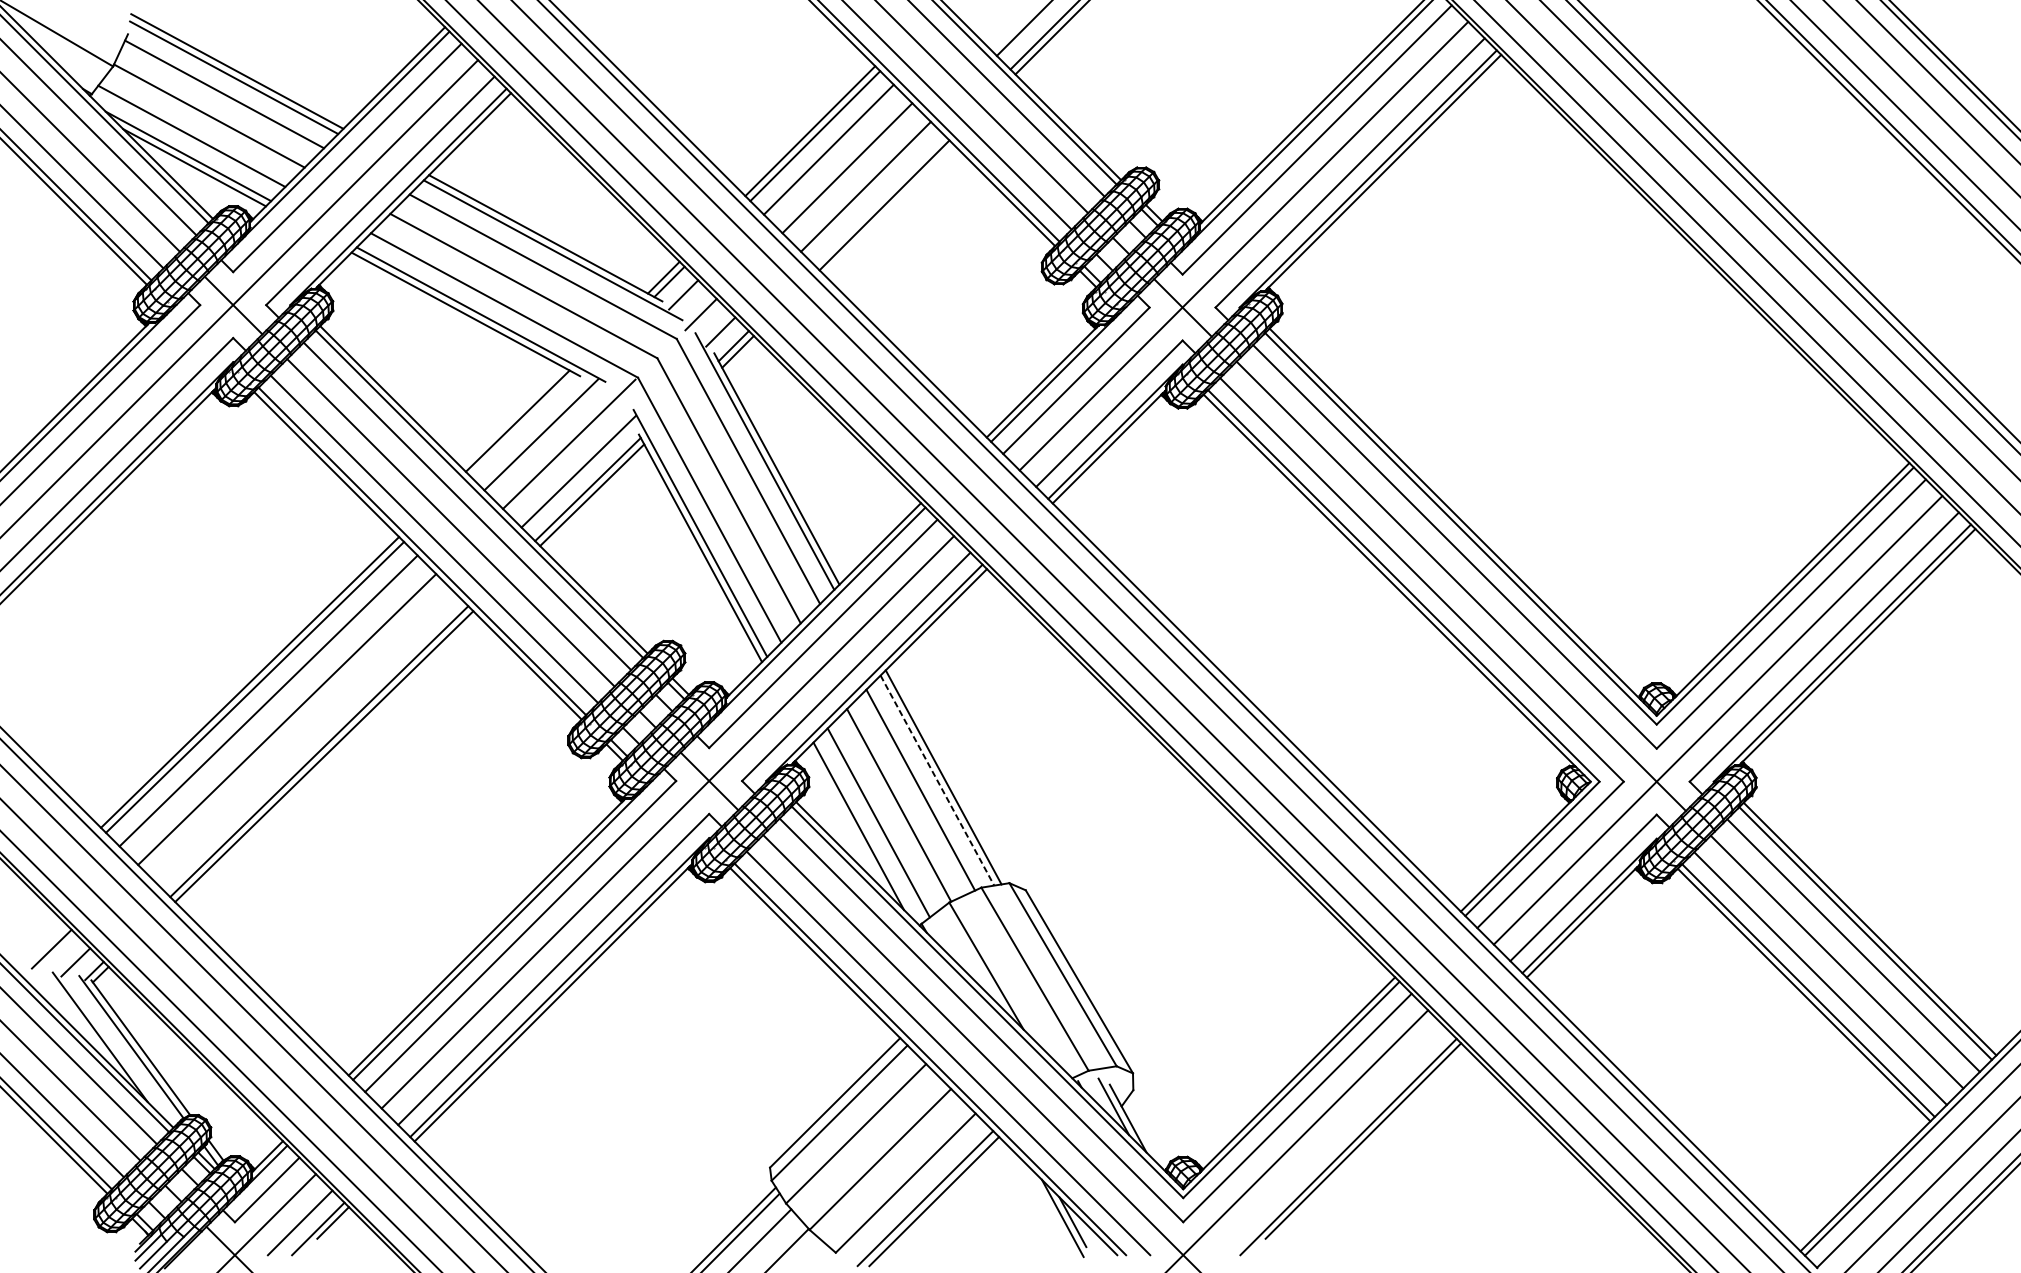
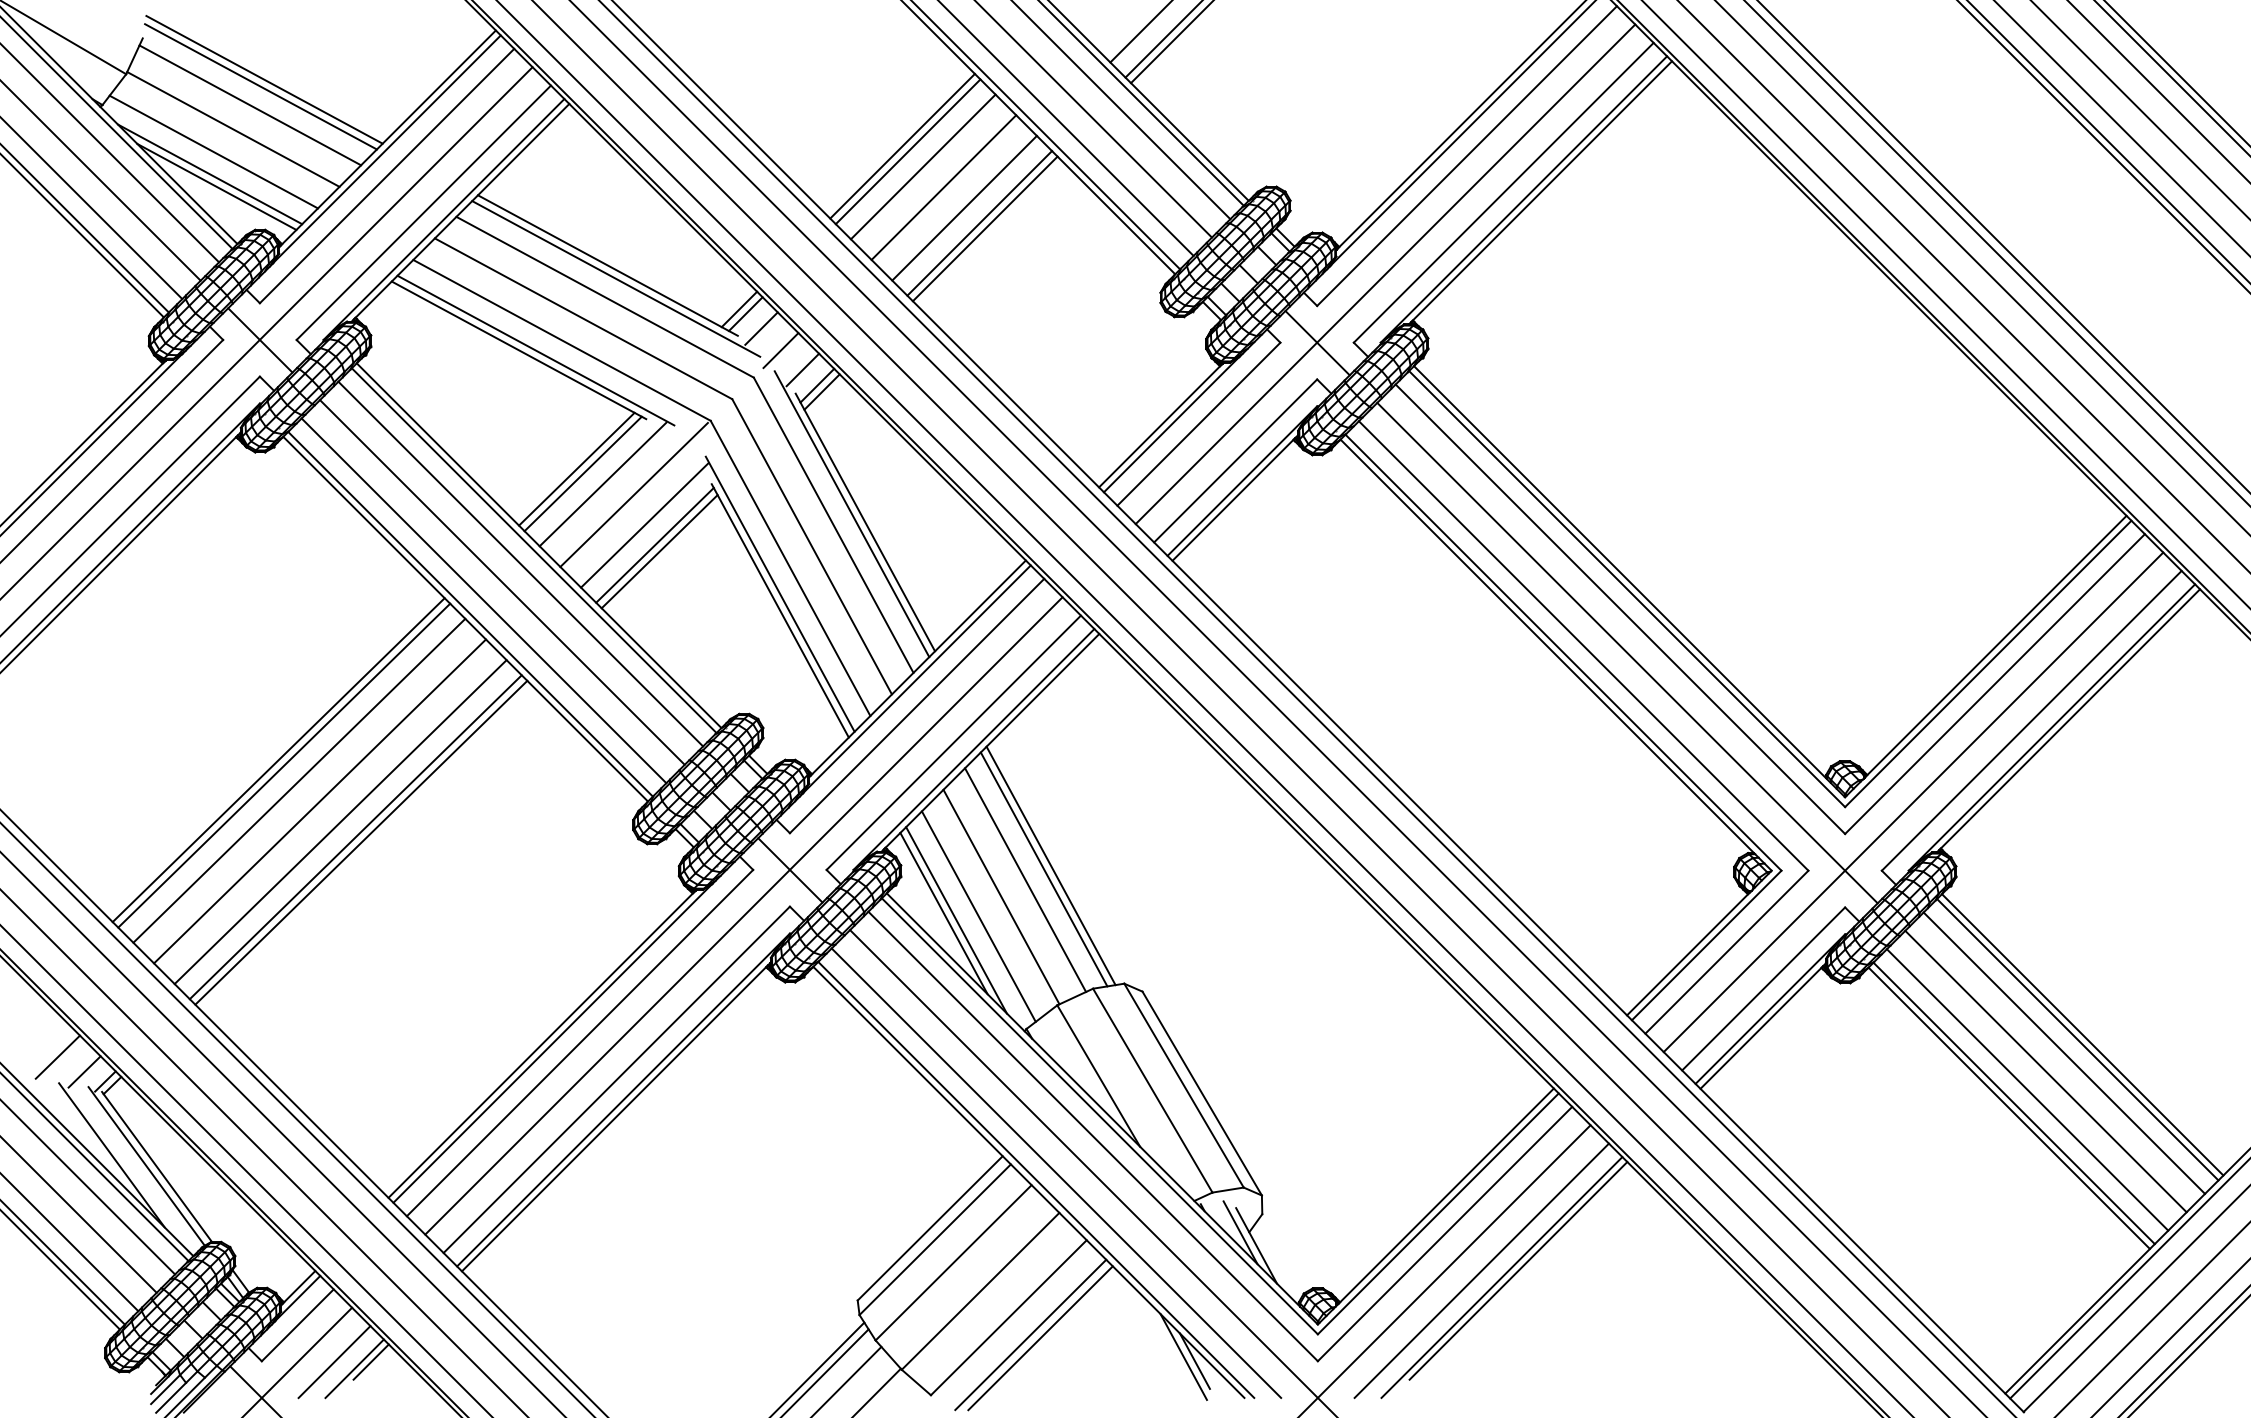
line: (879, 200) -> (979, 223), added
line: (522, 425) -> (582, 473), added
line: (305, 738) -> (340, 822), added
line: (937, 780) -> (1044, 869), dashed -> solid
line: (847, 820) -> (943, 913), added
line: (1330, 1140) -> (1481, 1270), added

